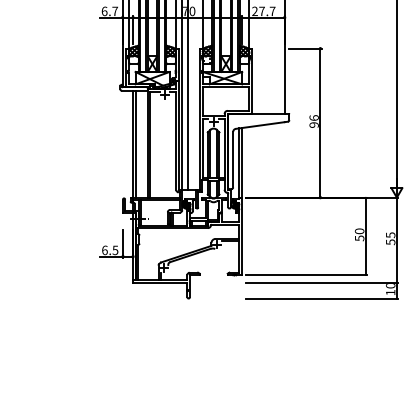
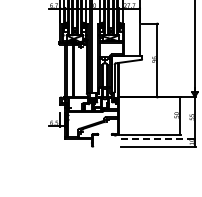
line: (322, 284) -> (158, 139), solid -> dashed

